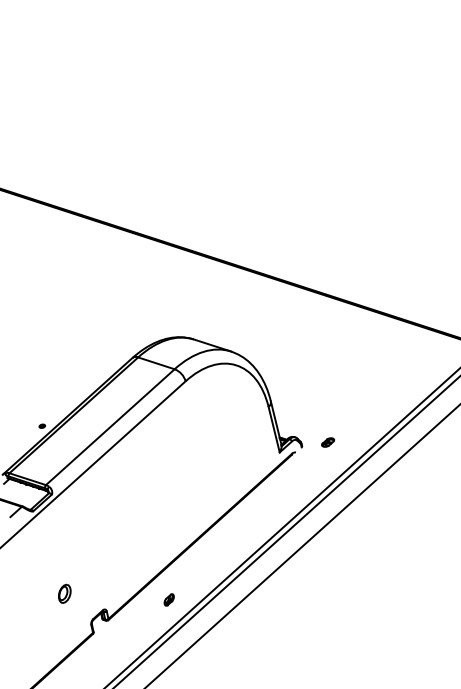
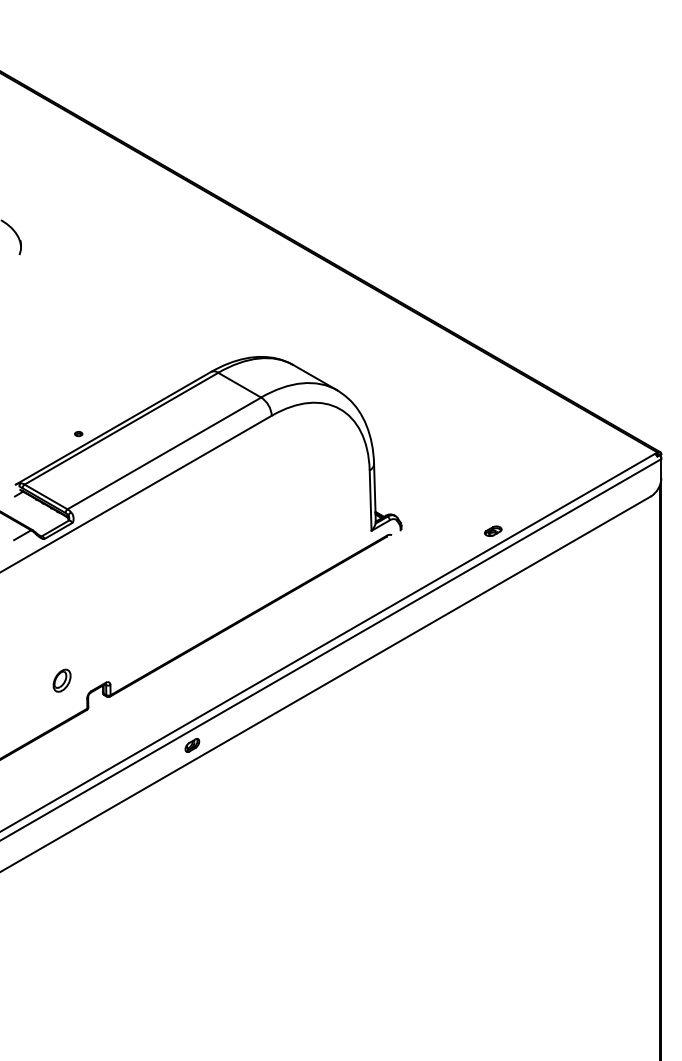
part: (328, 441) -> (493, 530), moved
part: (64, 593) -> (61, 680), moved
part: (169, 599) -> (192, 745), moved

